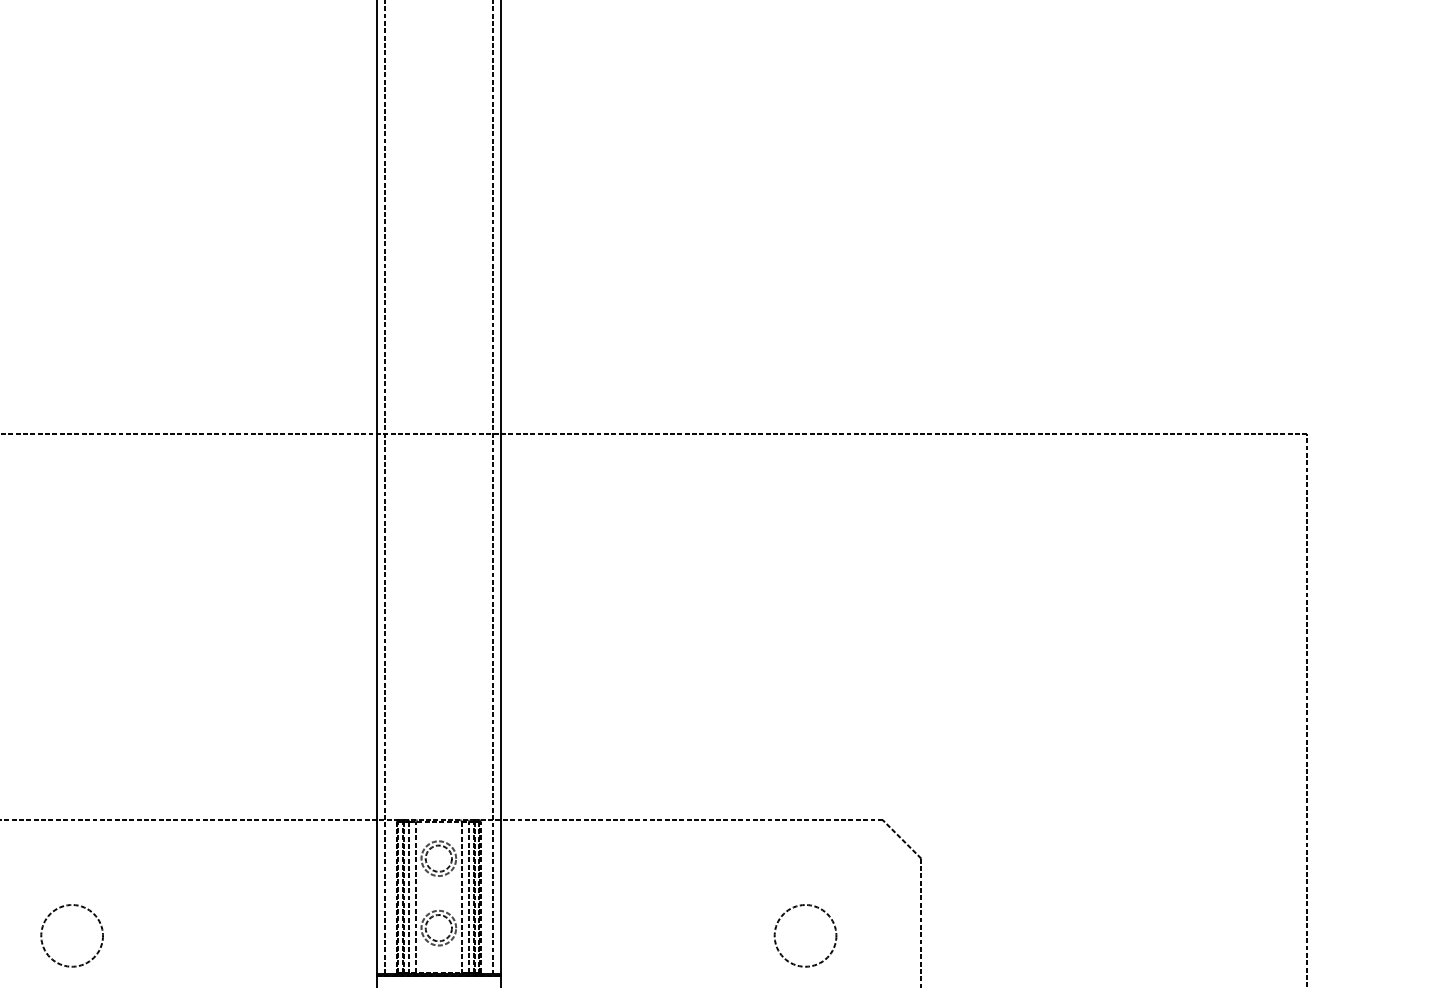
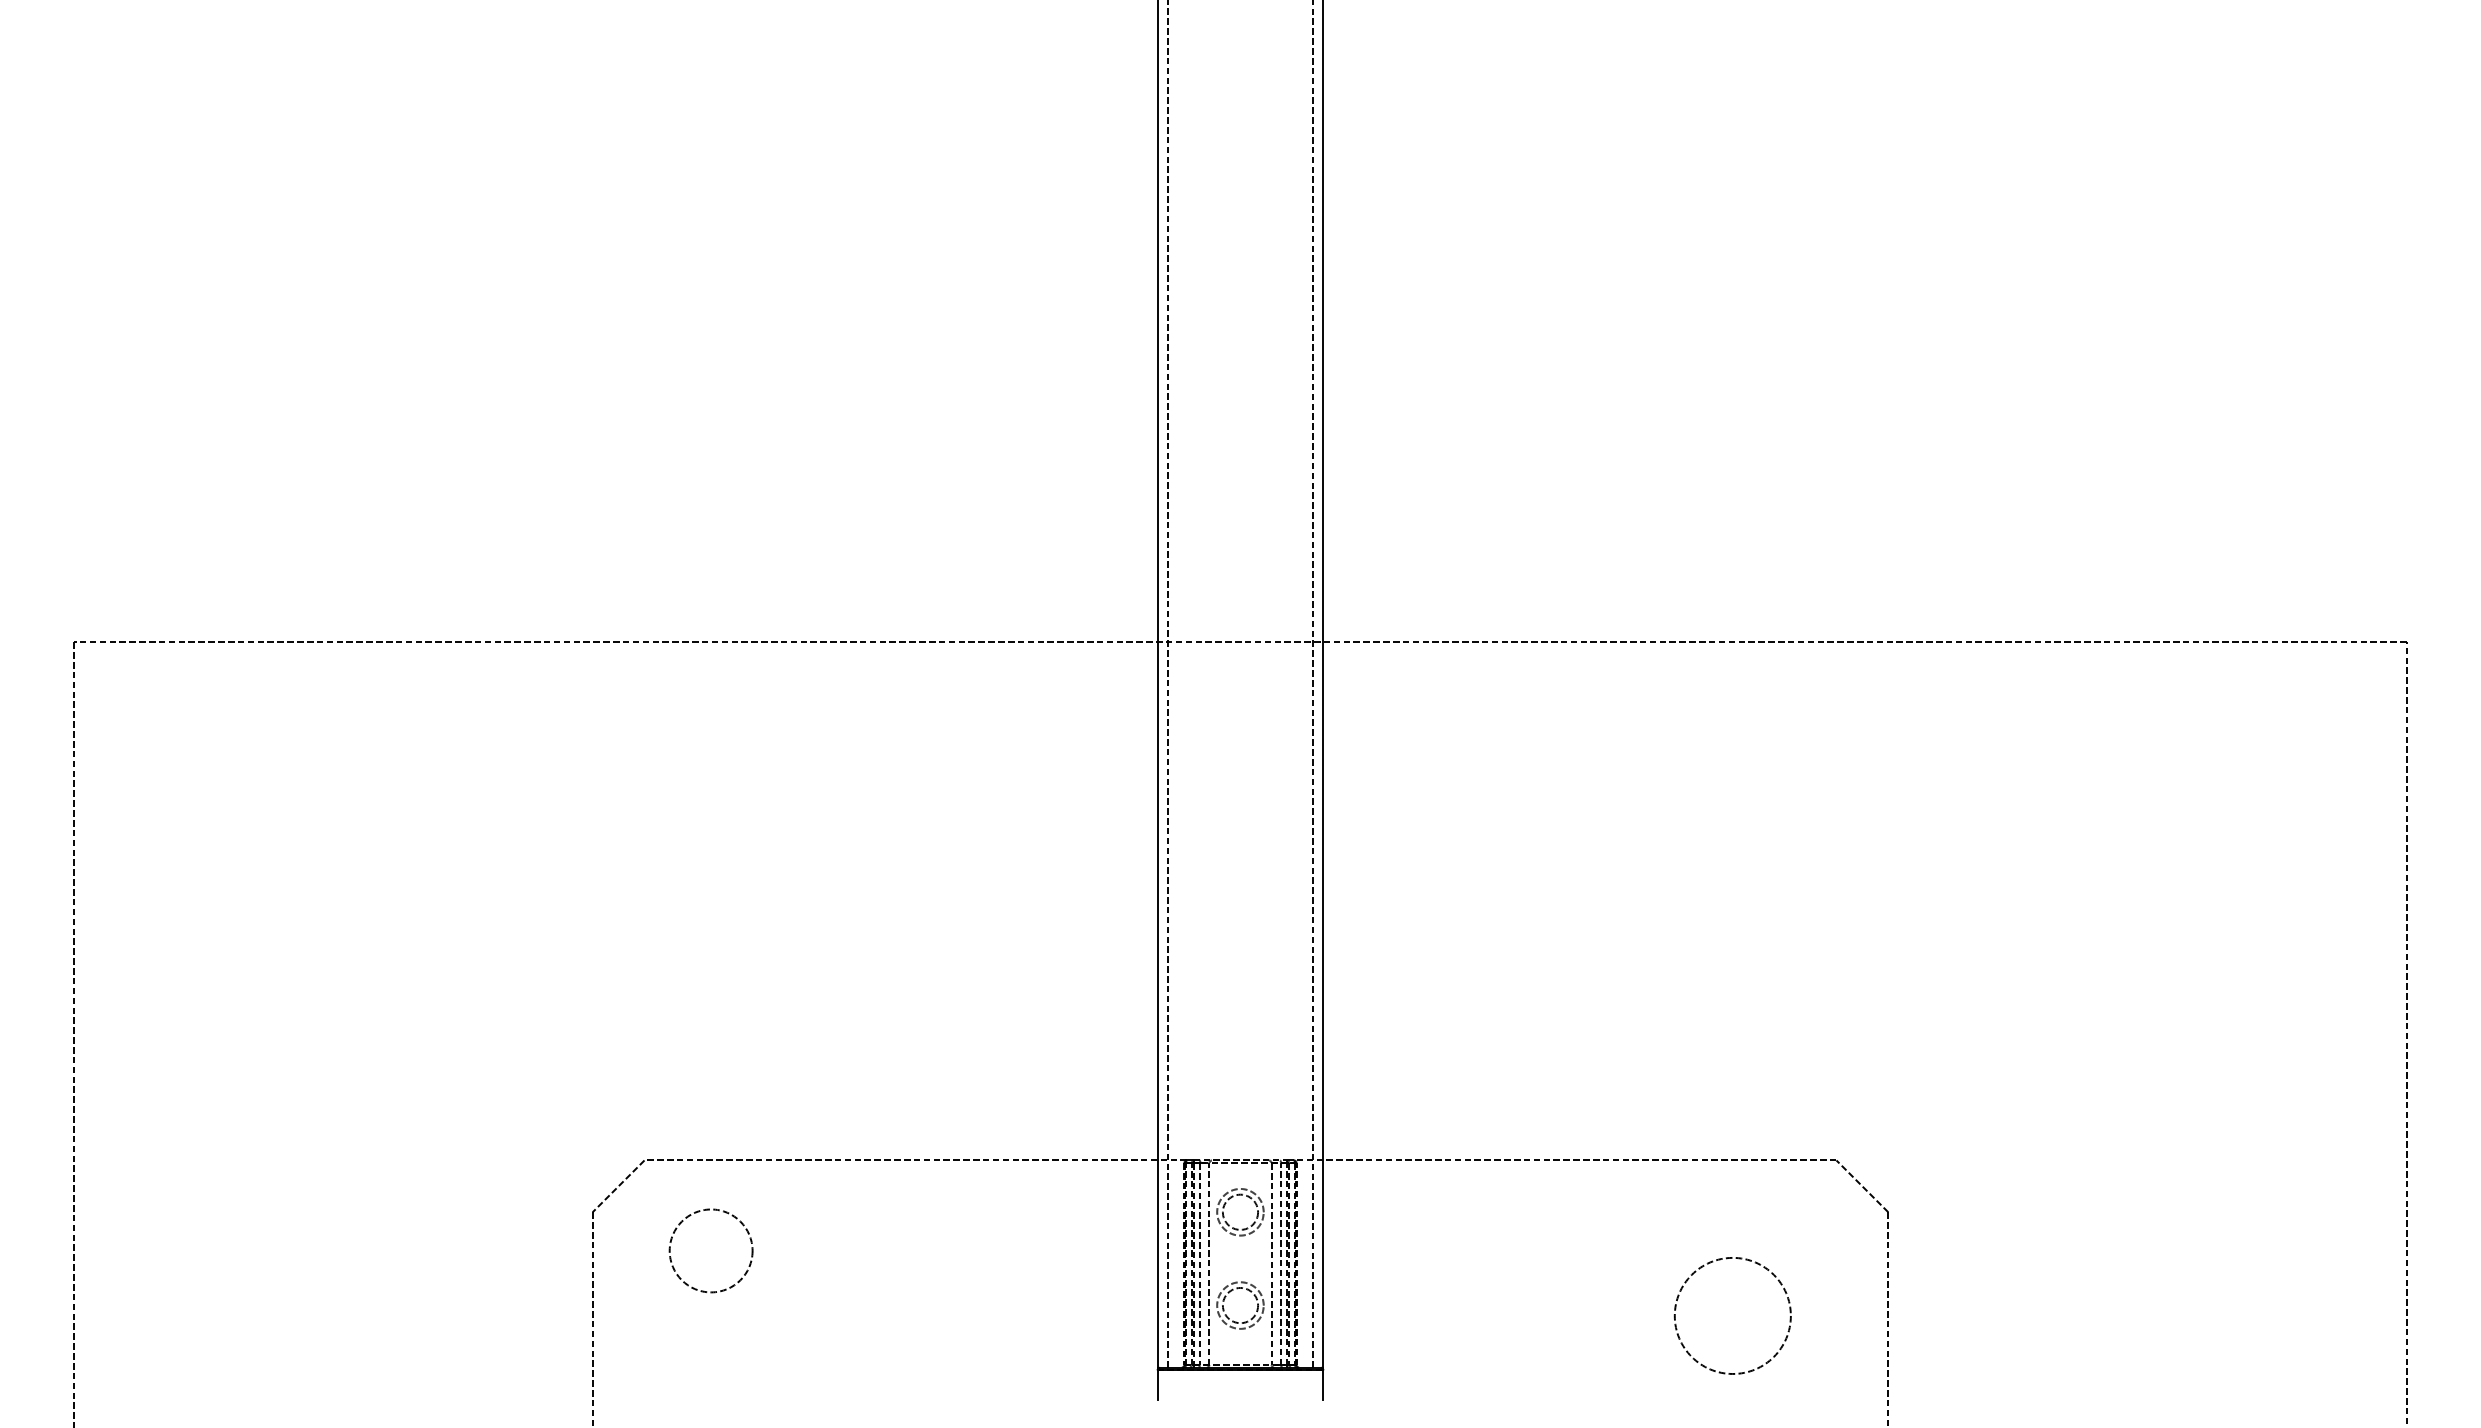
circle: (71, 935) -> (710, 1250), moved
circle: (805, 935) -> (1732, 1315), size x1.4

